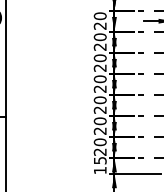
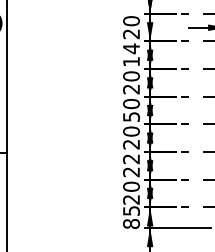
text: (99, 41) -> (130, 54), 20 -> 14
text: (99, 88) -> (130, 116), 20 -> 50
text: (99, 121) -> (130, 159), 20 -> 22
text: (99, 170) -> (130, 223), 15 -> 85

